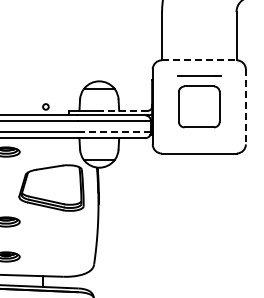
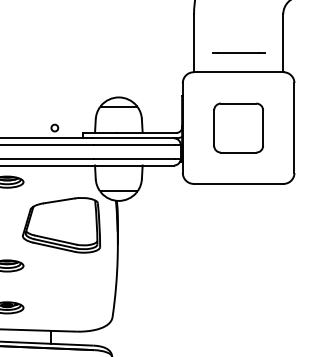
line: (199, 60) -> (238, 72), dashed -> solid
line: (199, 75) -> (238, 52), moved
line: (245, 107) -> (294, 128), dashed -> solid
line: (122, 110) -> (146, 132), dashed -> solid
line: (112, 132) -> (134, 158), dashed -> solid

